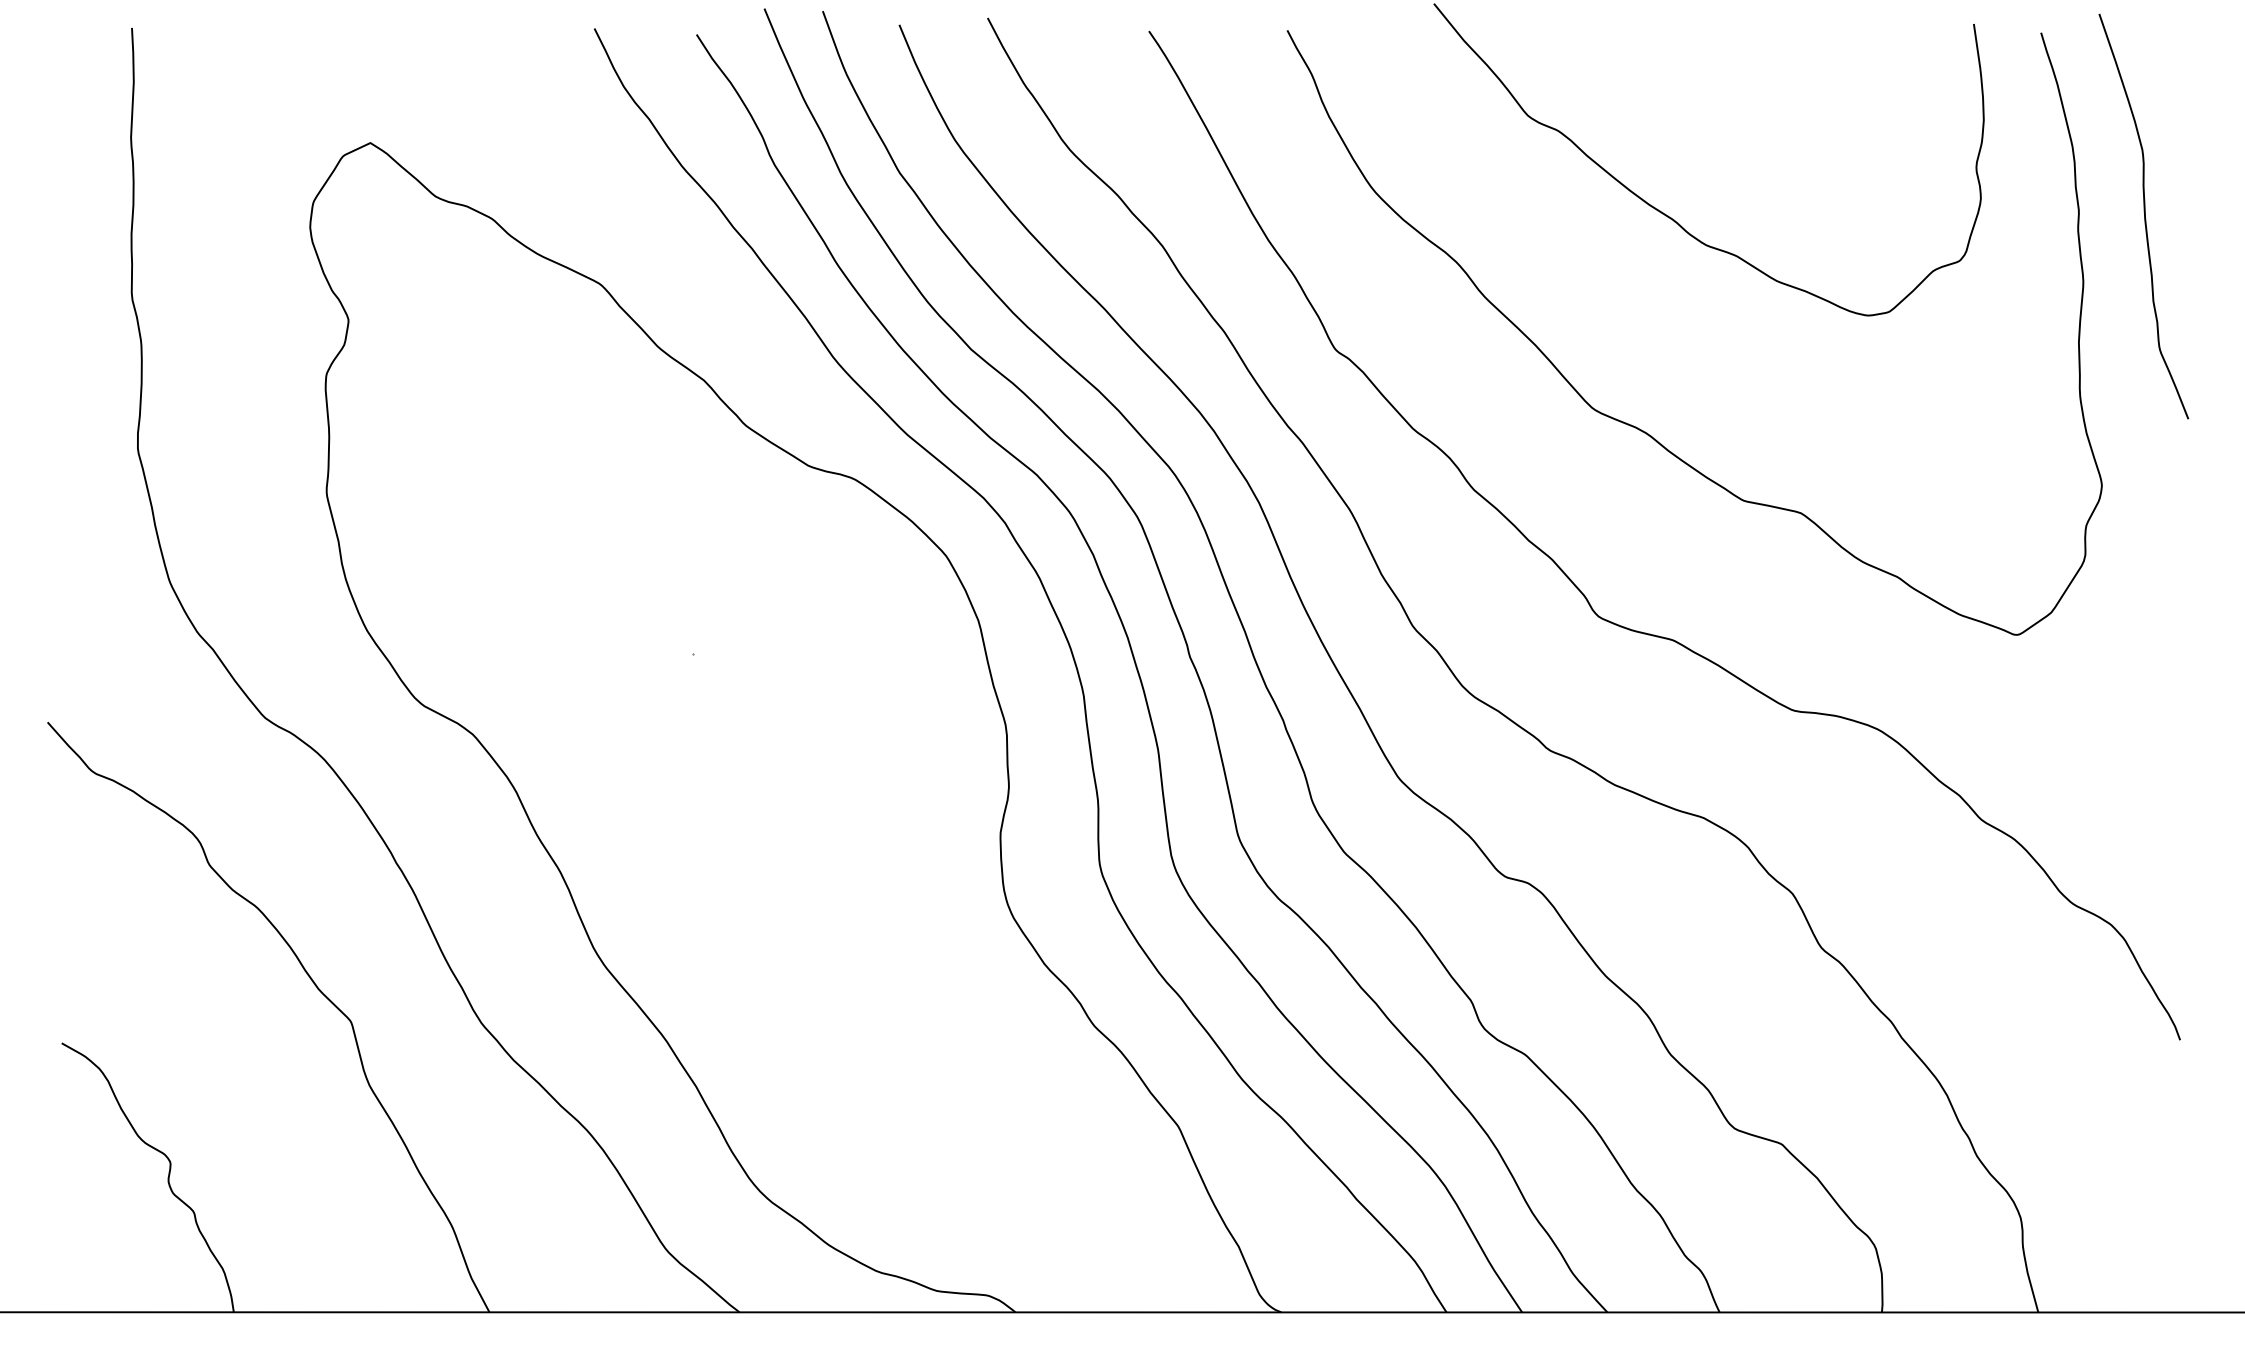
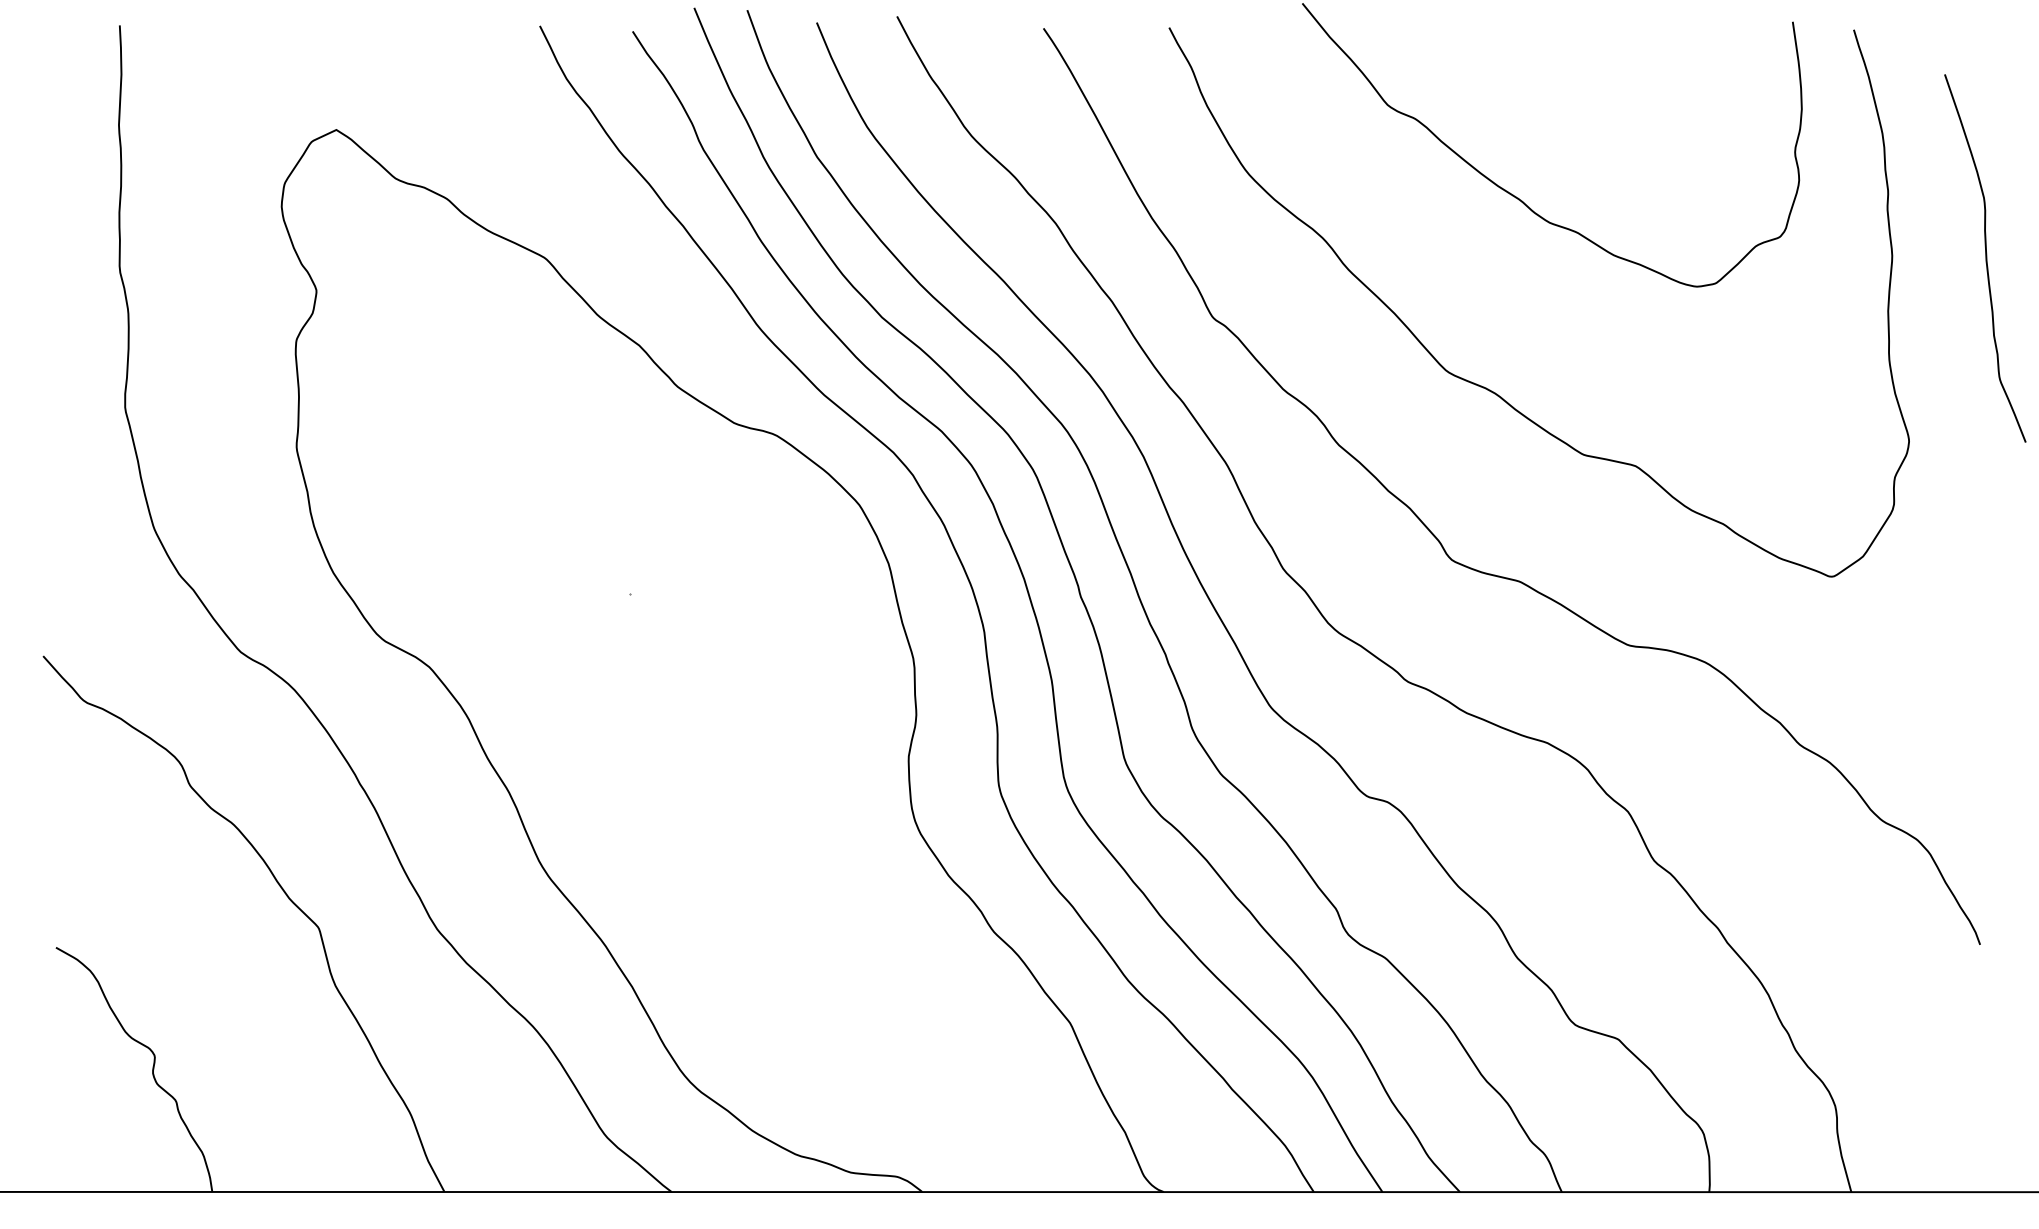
curve: (2144, 216) -> (1985, 258), moved

